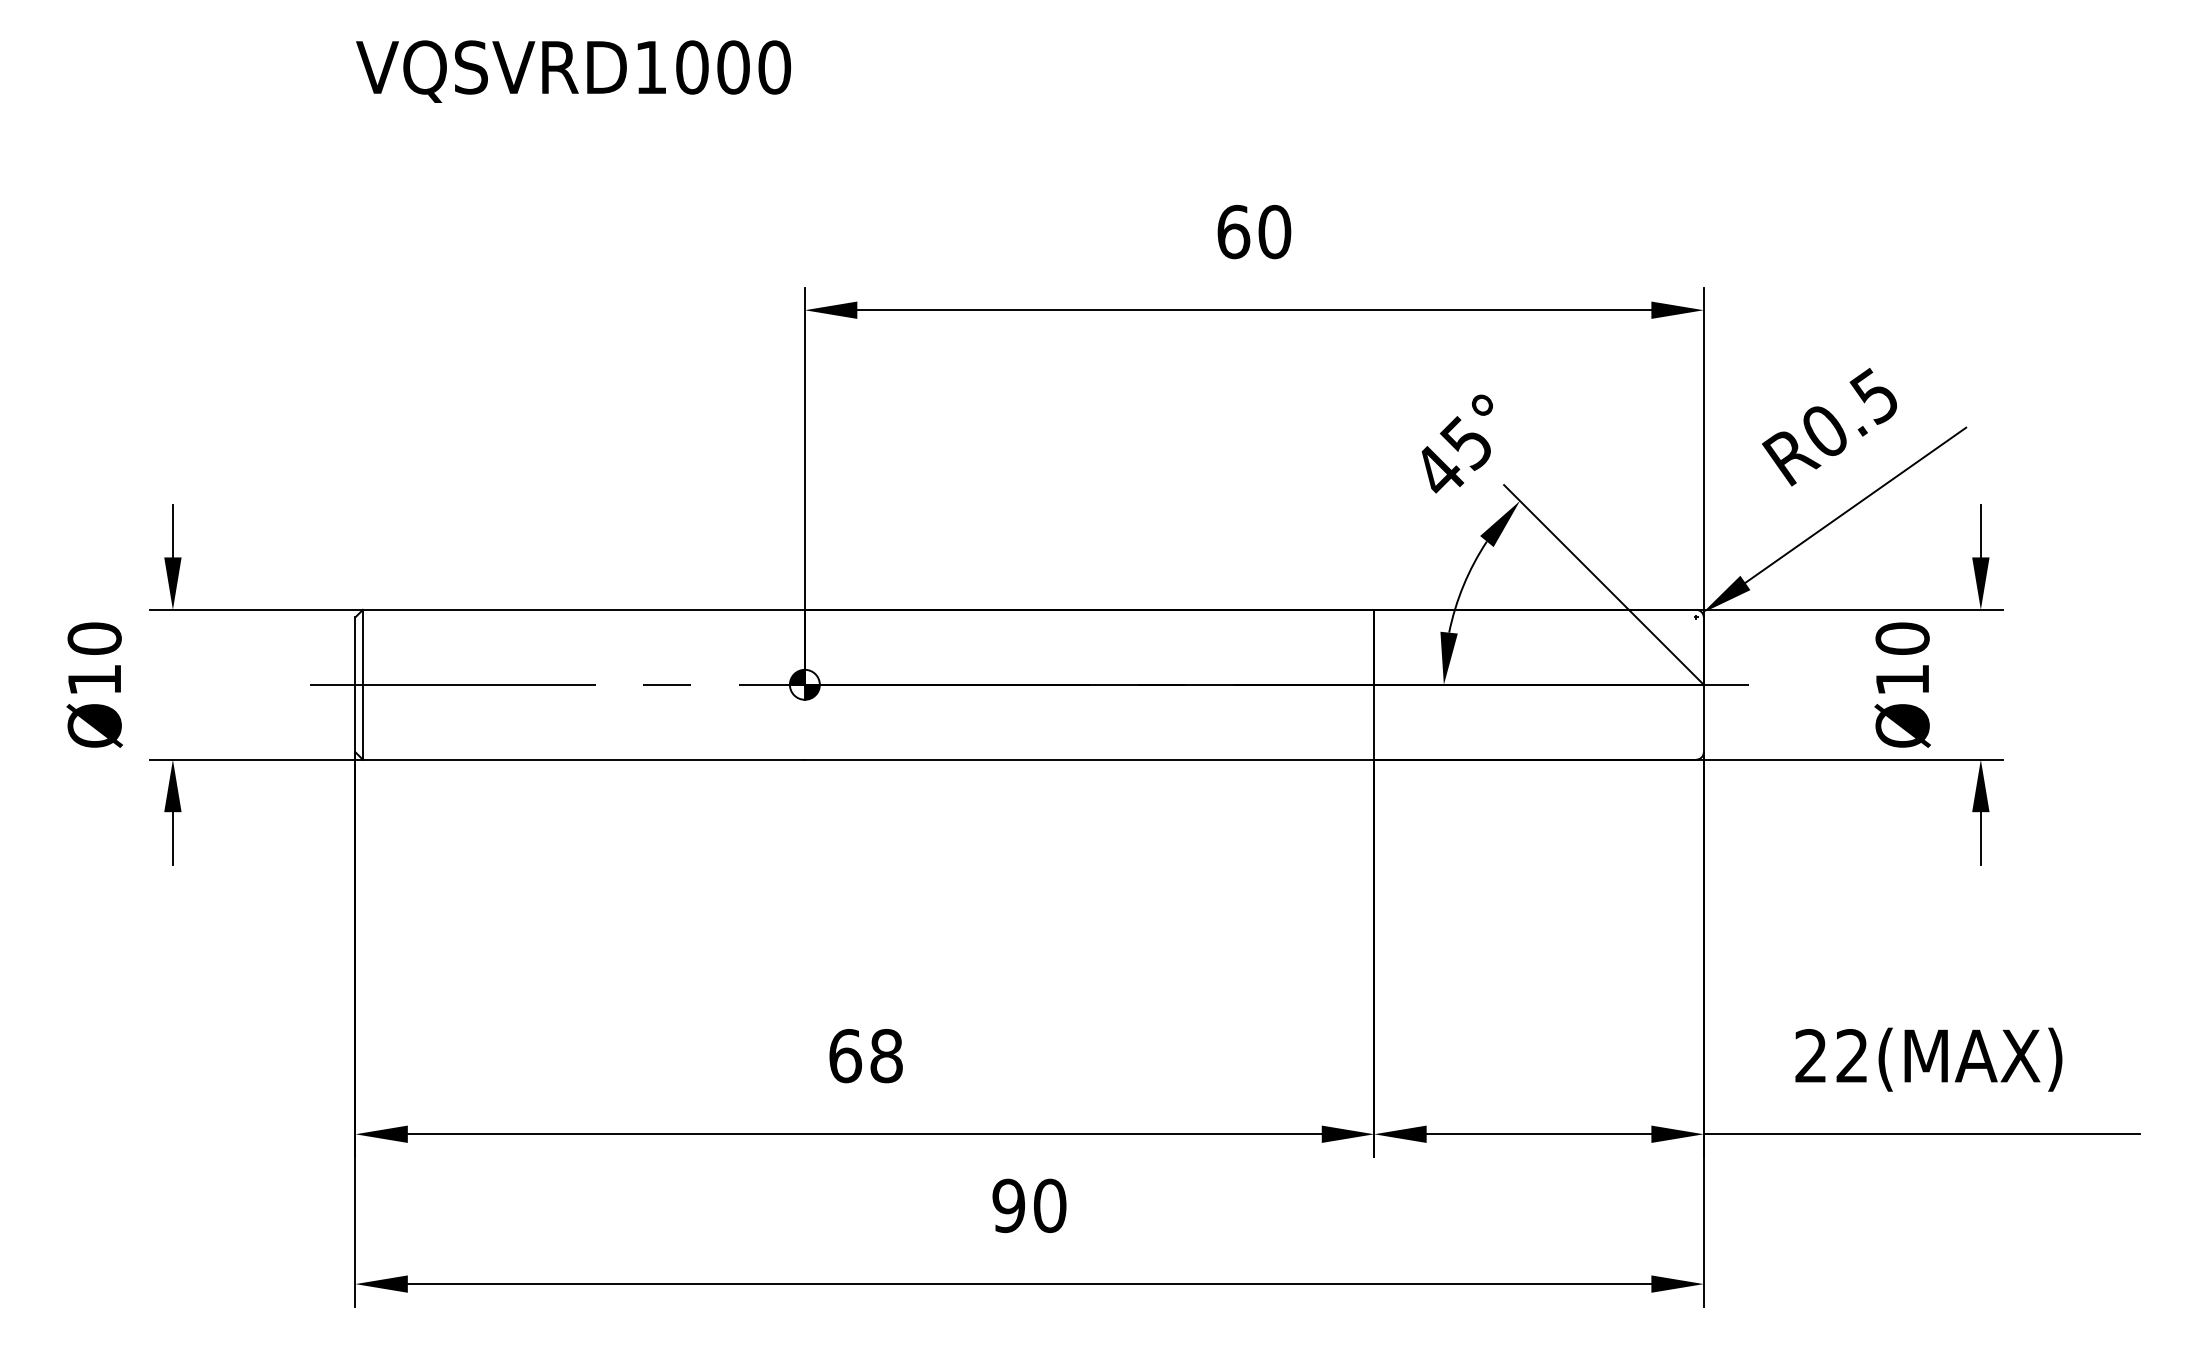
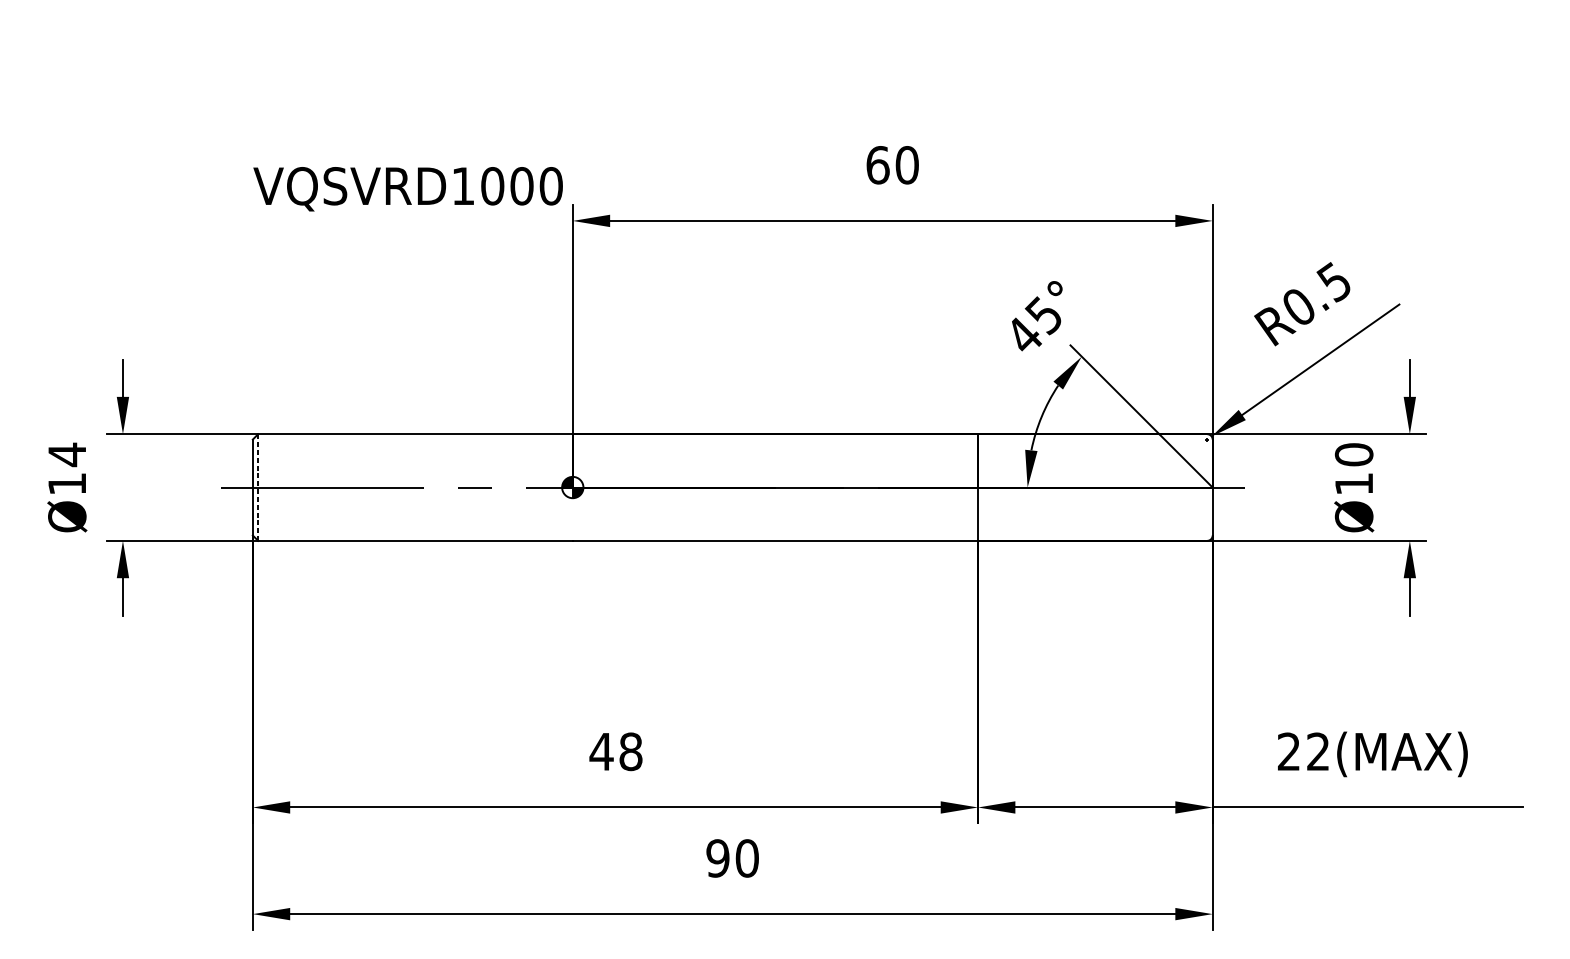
text: (573, 71) -> (408, 189), moved
text: (94, 638) -> (67, 454), Ø10 -> Ø14
line: (362, 684) -> (257, 487), solid -> dashed
text: (845, 1056) -> (601, 752), 68 -> 48

